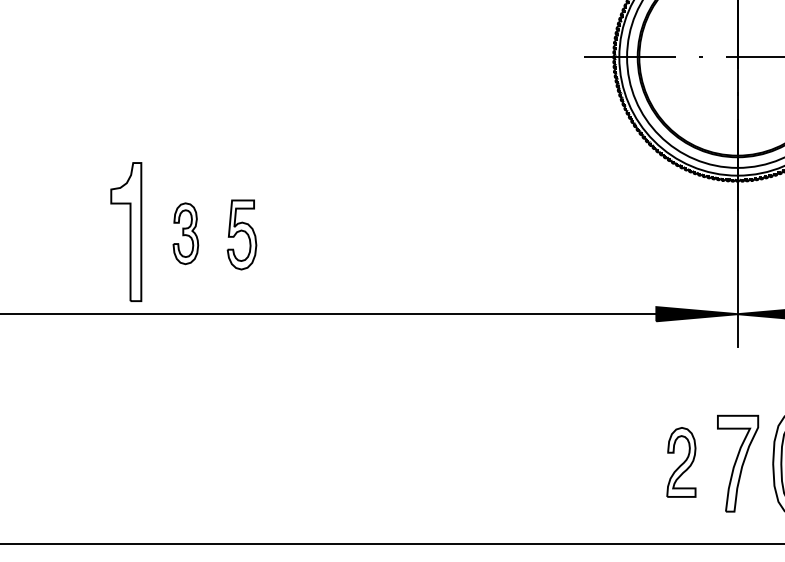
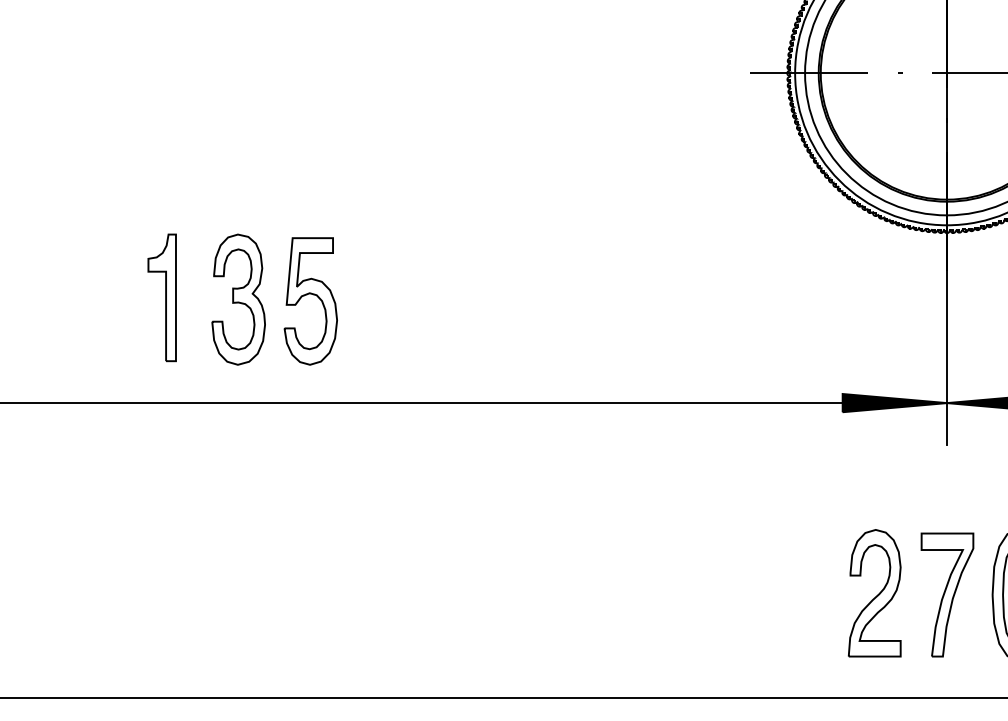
part: (125, 232) -> (161, 298), size x0.71
part: (185, 233) -> (238, 299), size x1.67
part: (241, 234) -> (310, 300), size x1.43
part: (681, 462) -> (874, 593), size x1.43

